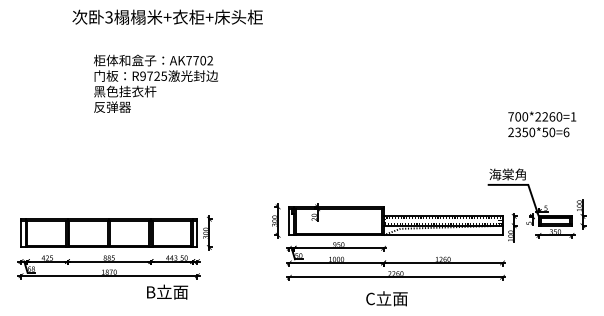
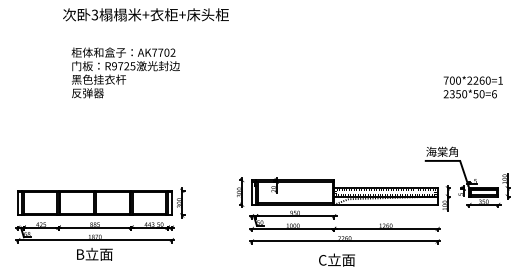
text: (155, 83) -> (125, 72), moved
text: (541, 124) -> (472, 87), moved
text: (167, 292) -> (94, 254), moved

